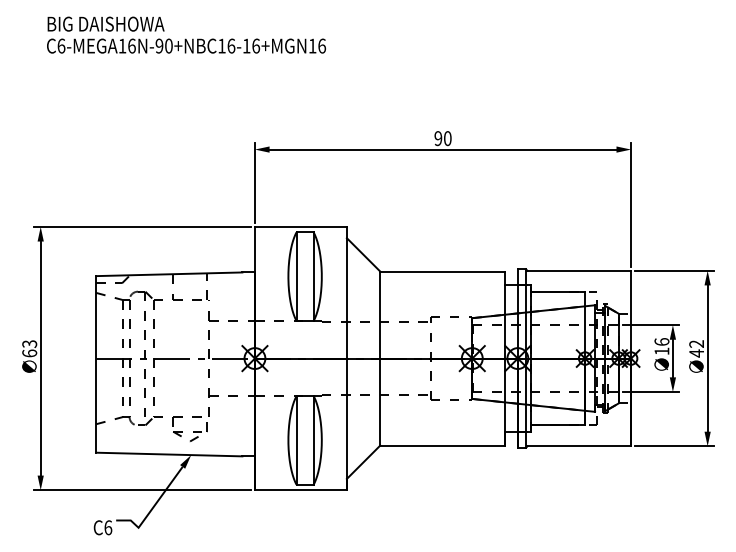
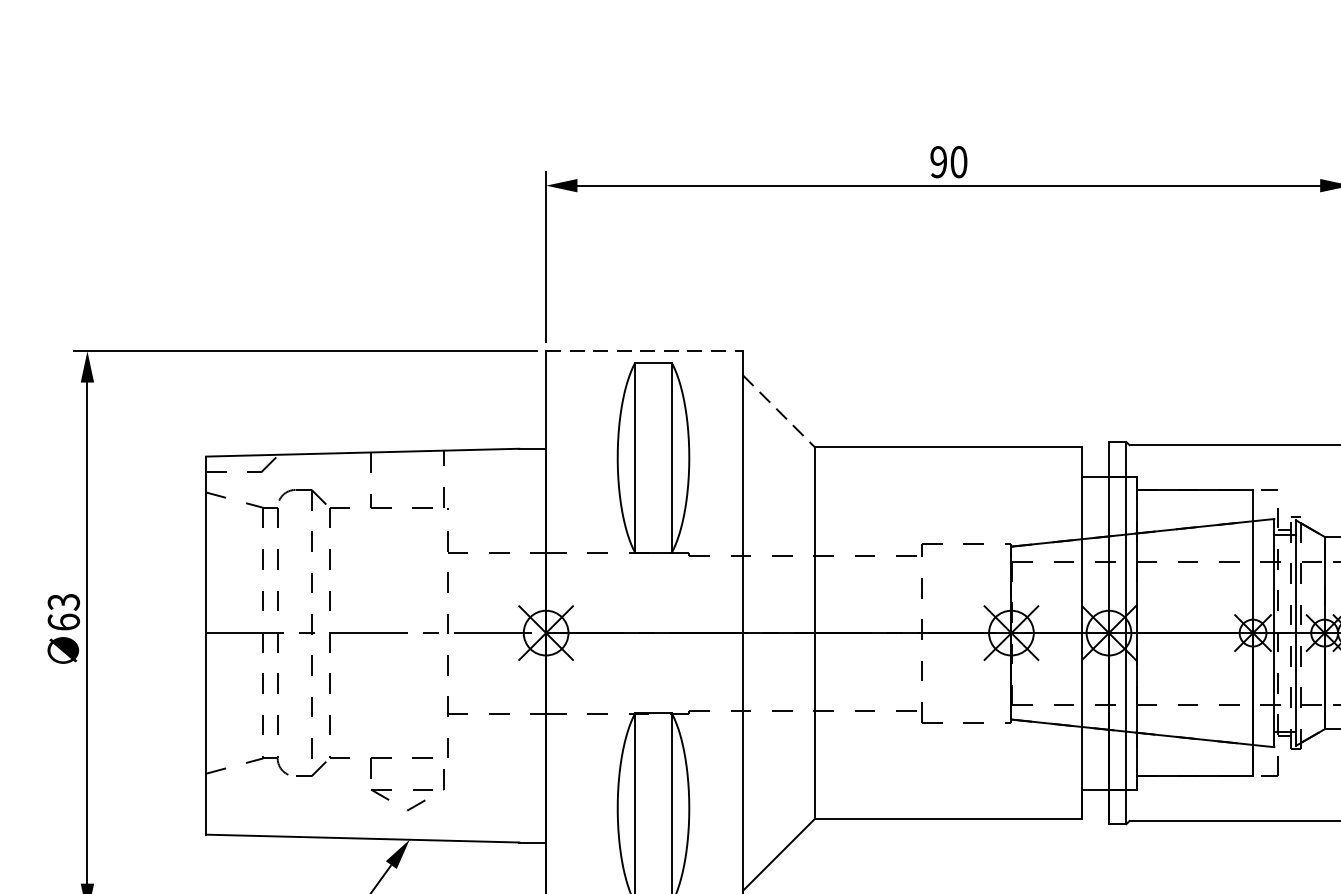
line: (300, 226) -> (643, 350), solid -> dashed
line: (363, 254) -> (778, 410), solid -> dashed

